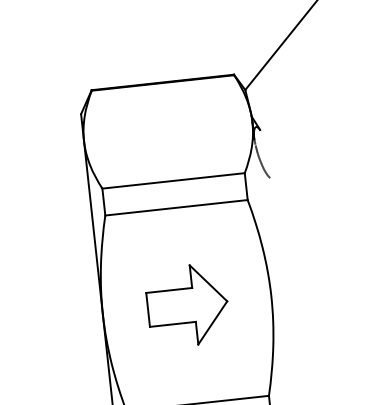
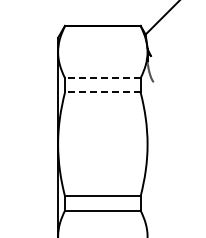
line: (173, 181) -> (102, 78), solid -> dashed
line: (175, 207) -> (102, 92), solid -> dashed
part: (188, 305) -> (103, 144), removed

